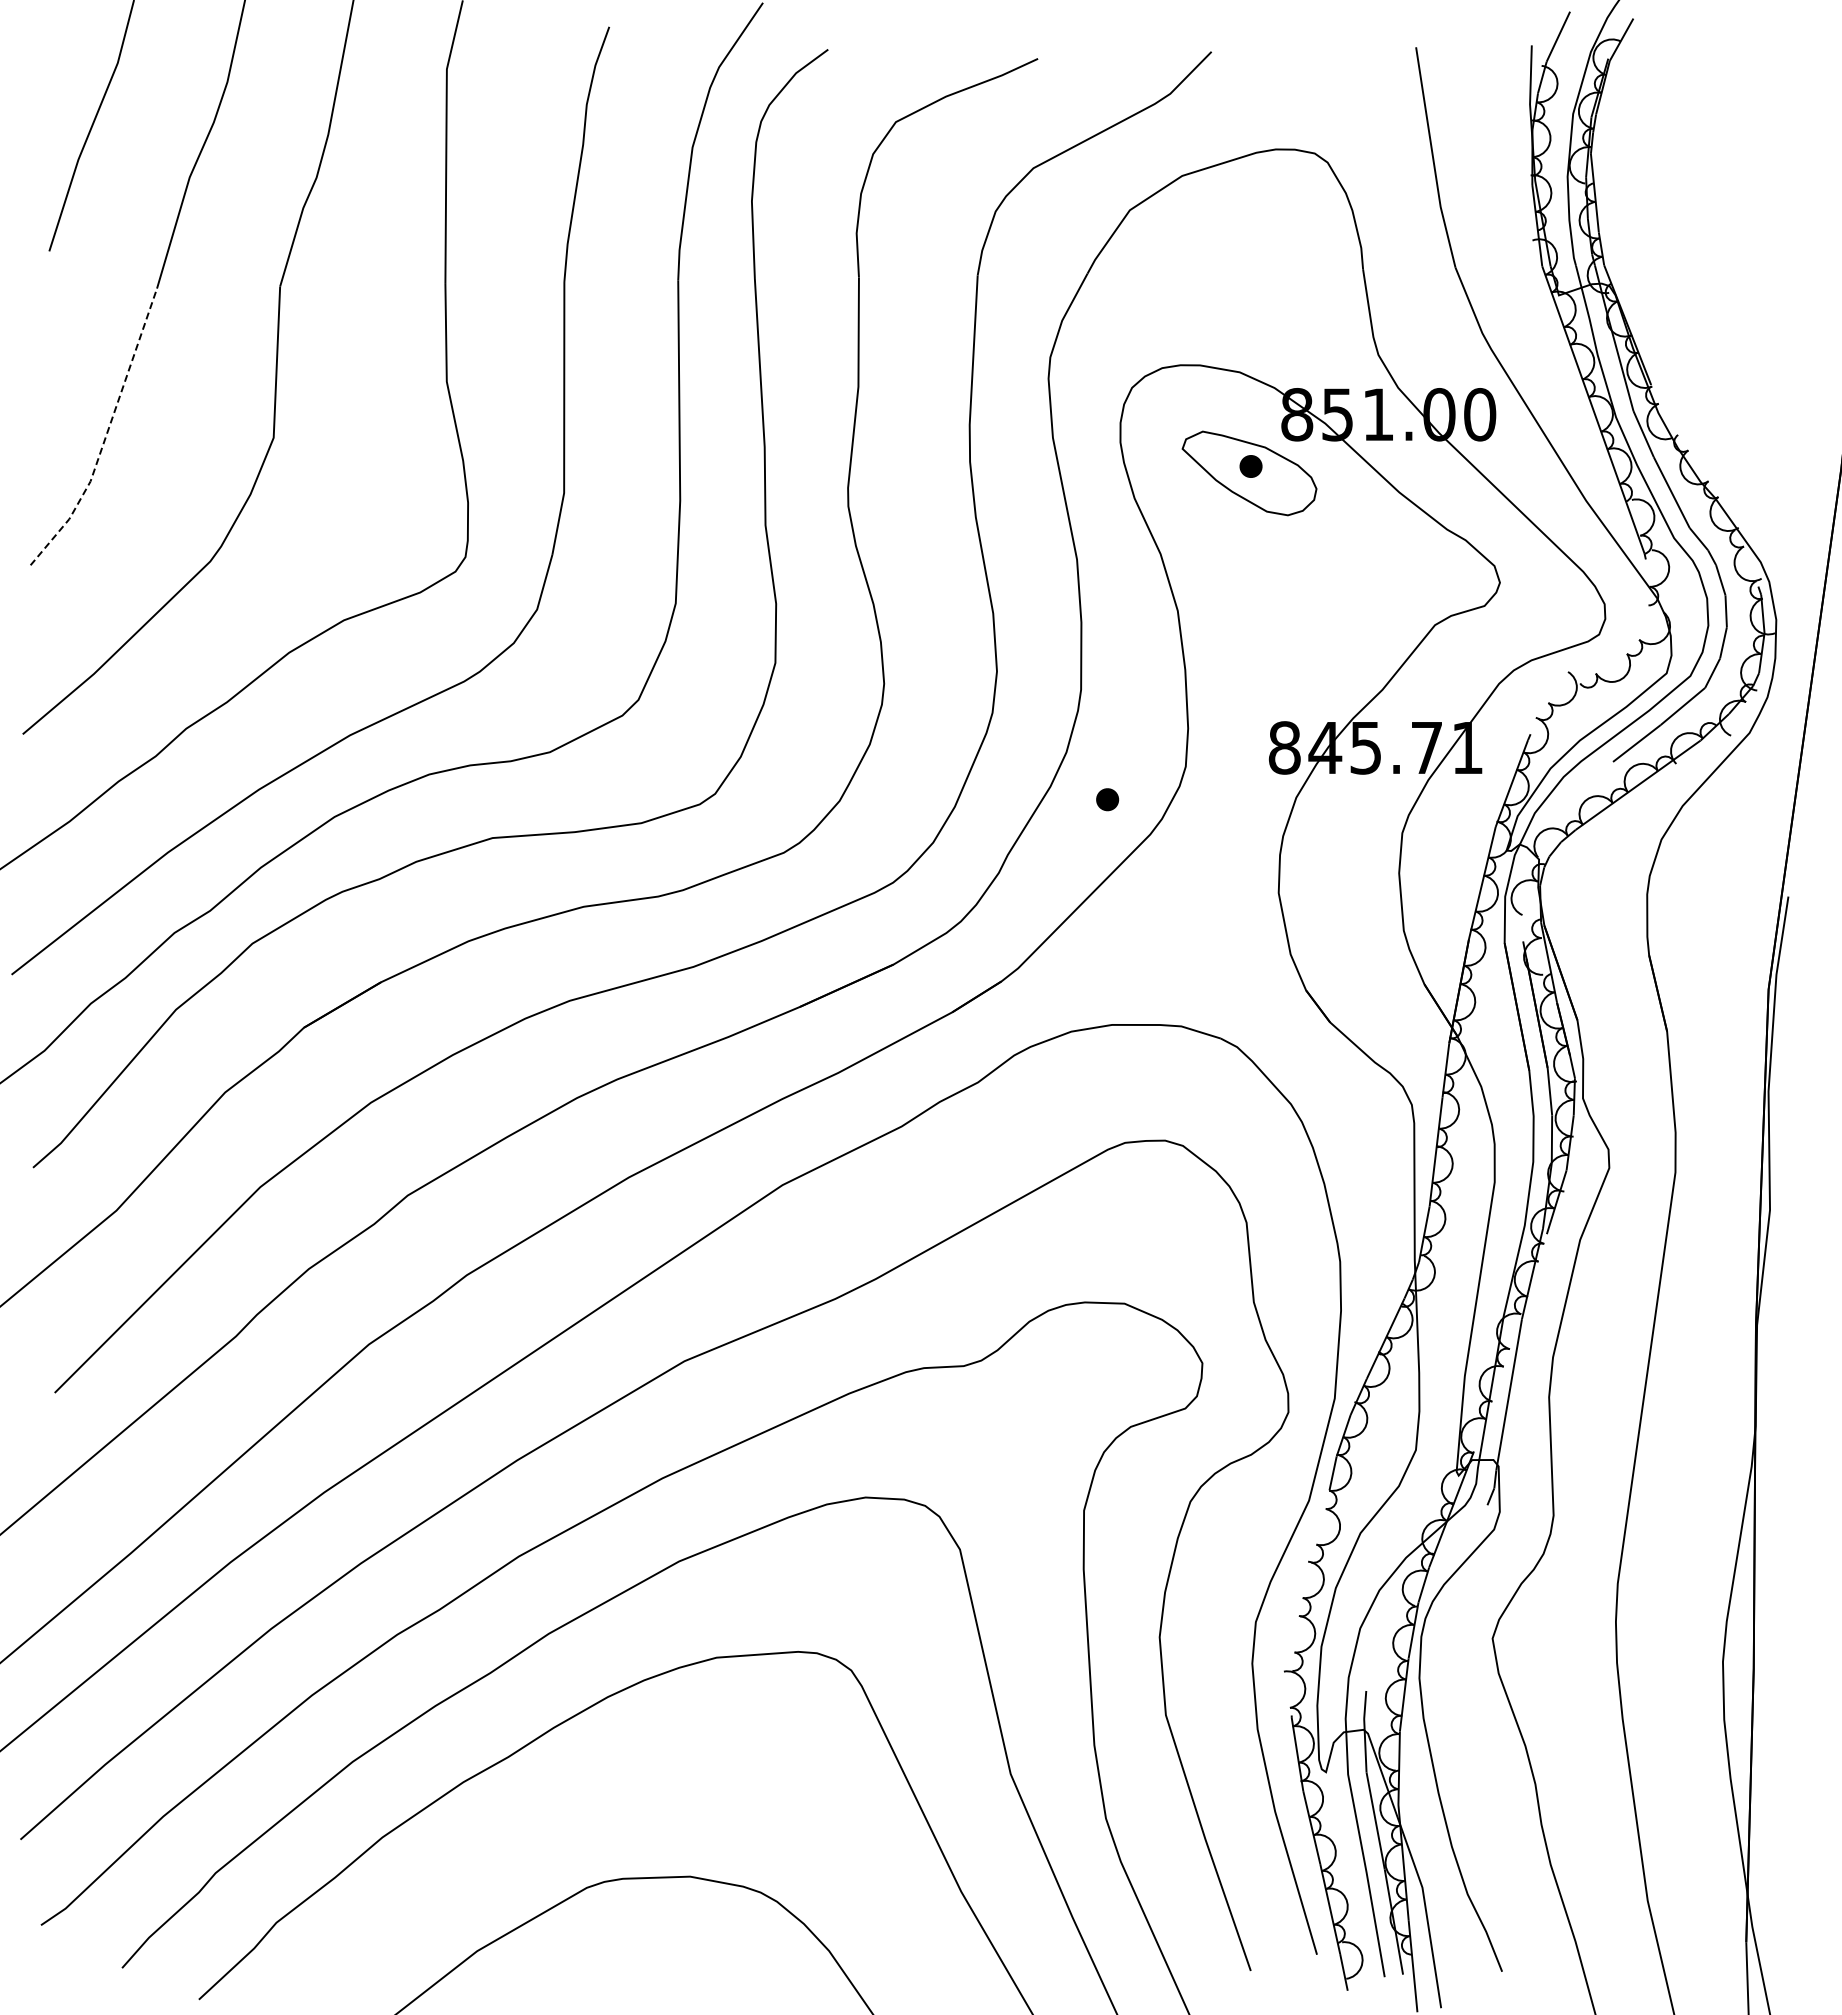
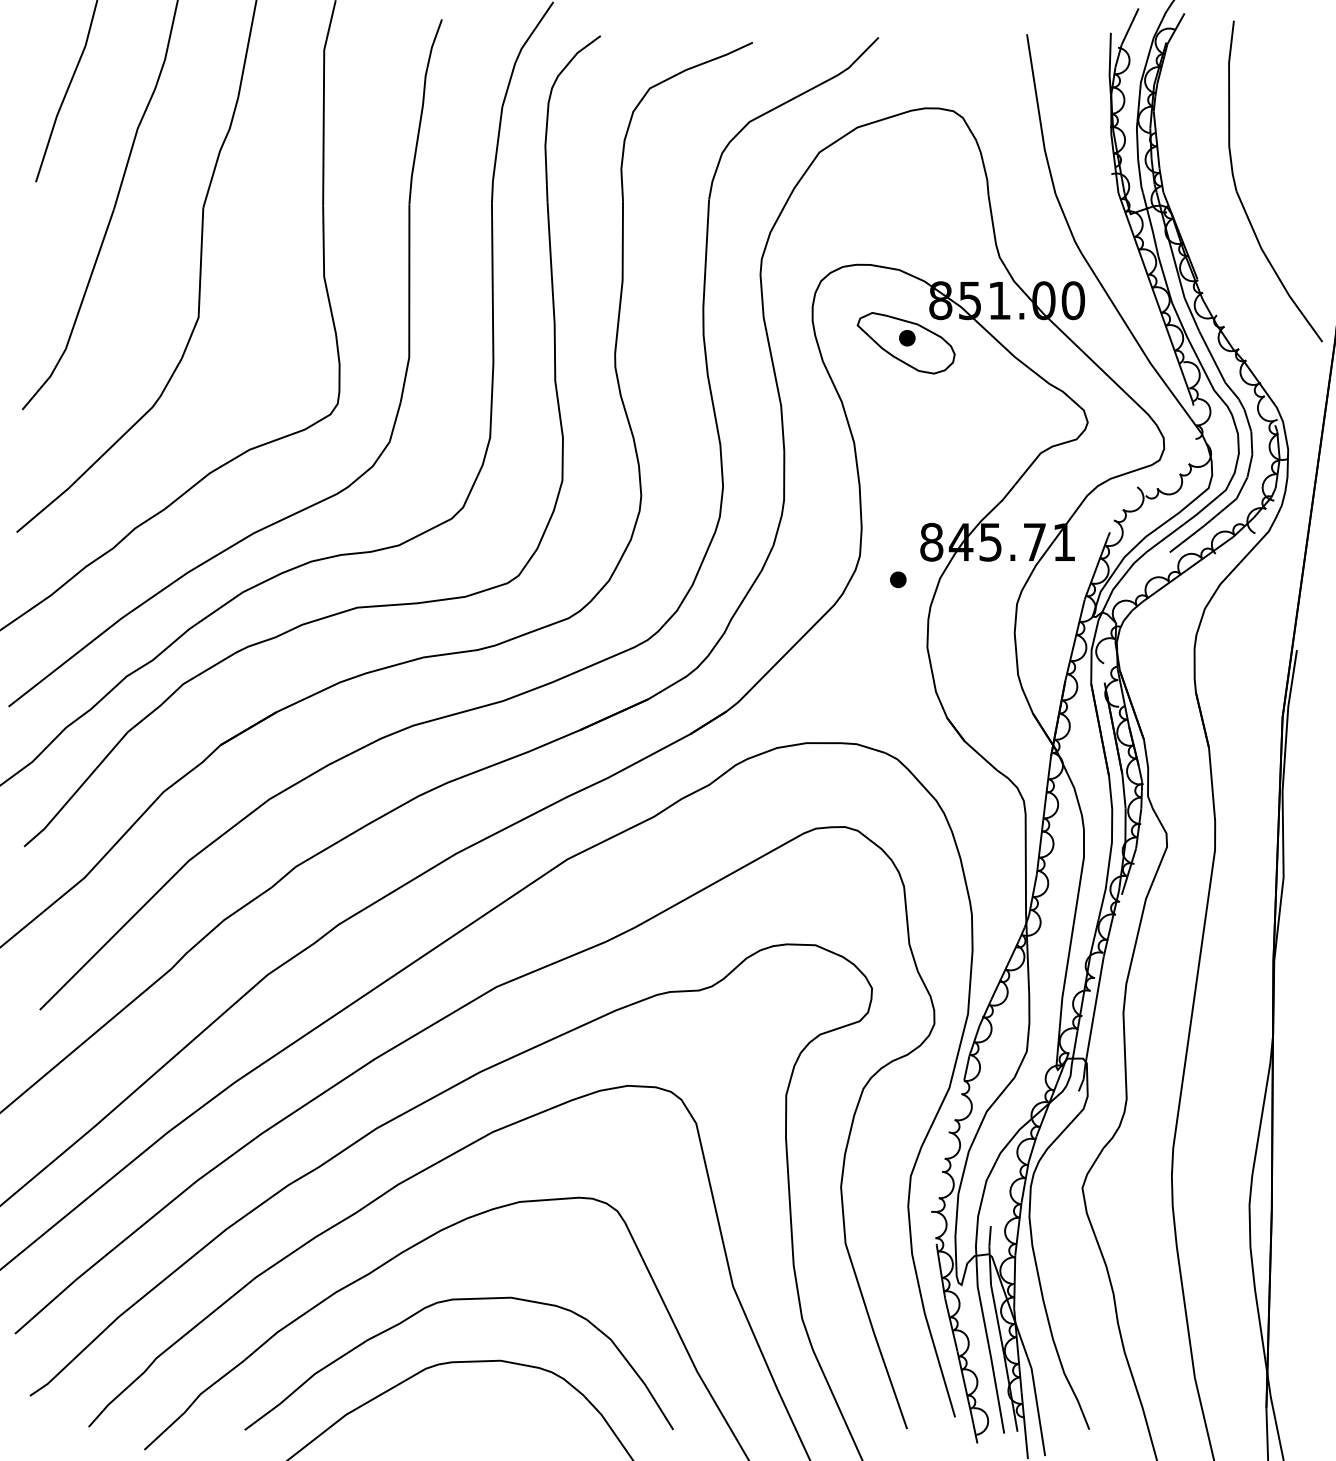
part: (1708, 268) -> (1239, 194), added
line: (106, 435) -> (77, 315), dashed -> solid
part: (1107, 799) -> (898, 579), moved
curve: (614, 1795) -> (445, 1301), added

